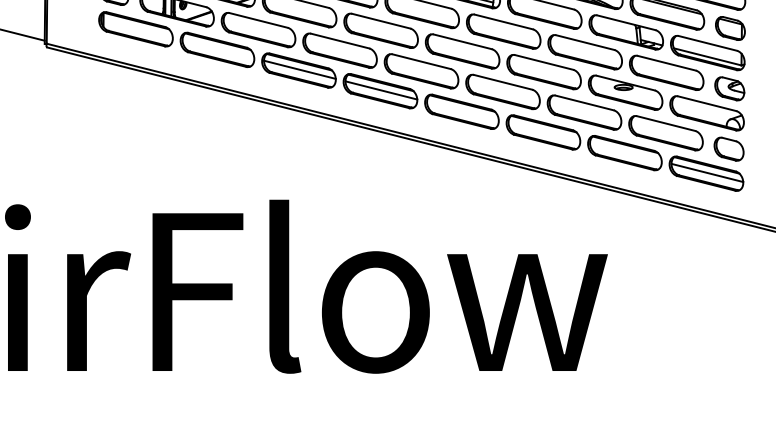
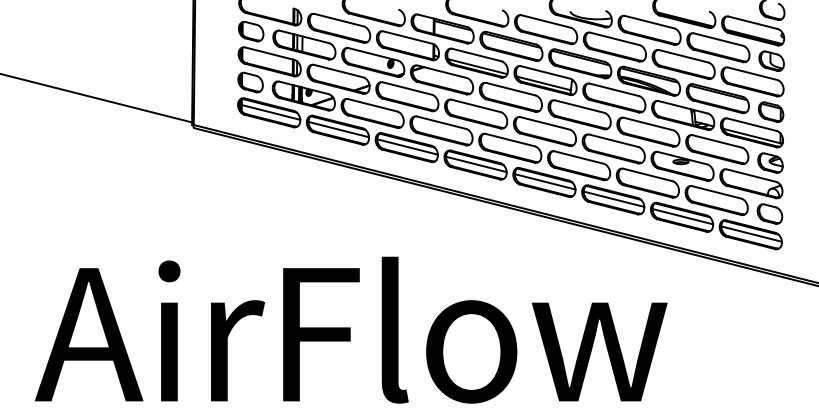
line: (137, 28) -> (270, 112), added
line: (218, 49) -> (338, 129), added
line: (462, 110) -> (544, 181), added
line: (543, 130) -> (613, 198), added
line: (625, 152) -> (682, 216), added

